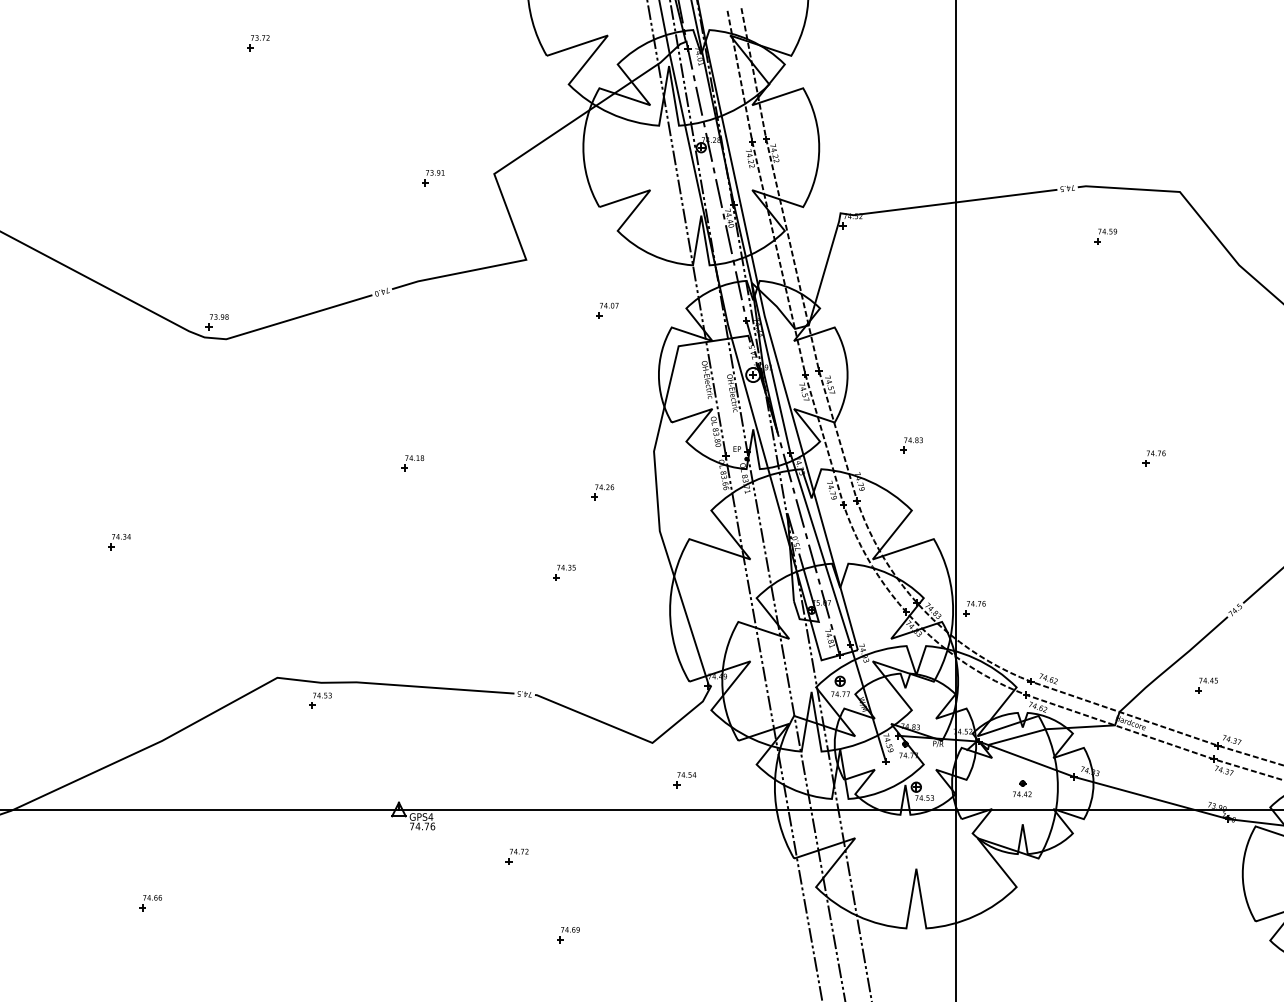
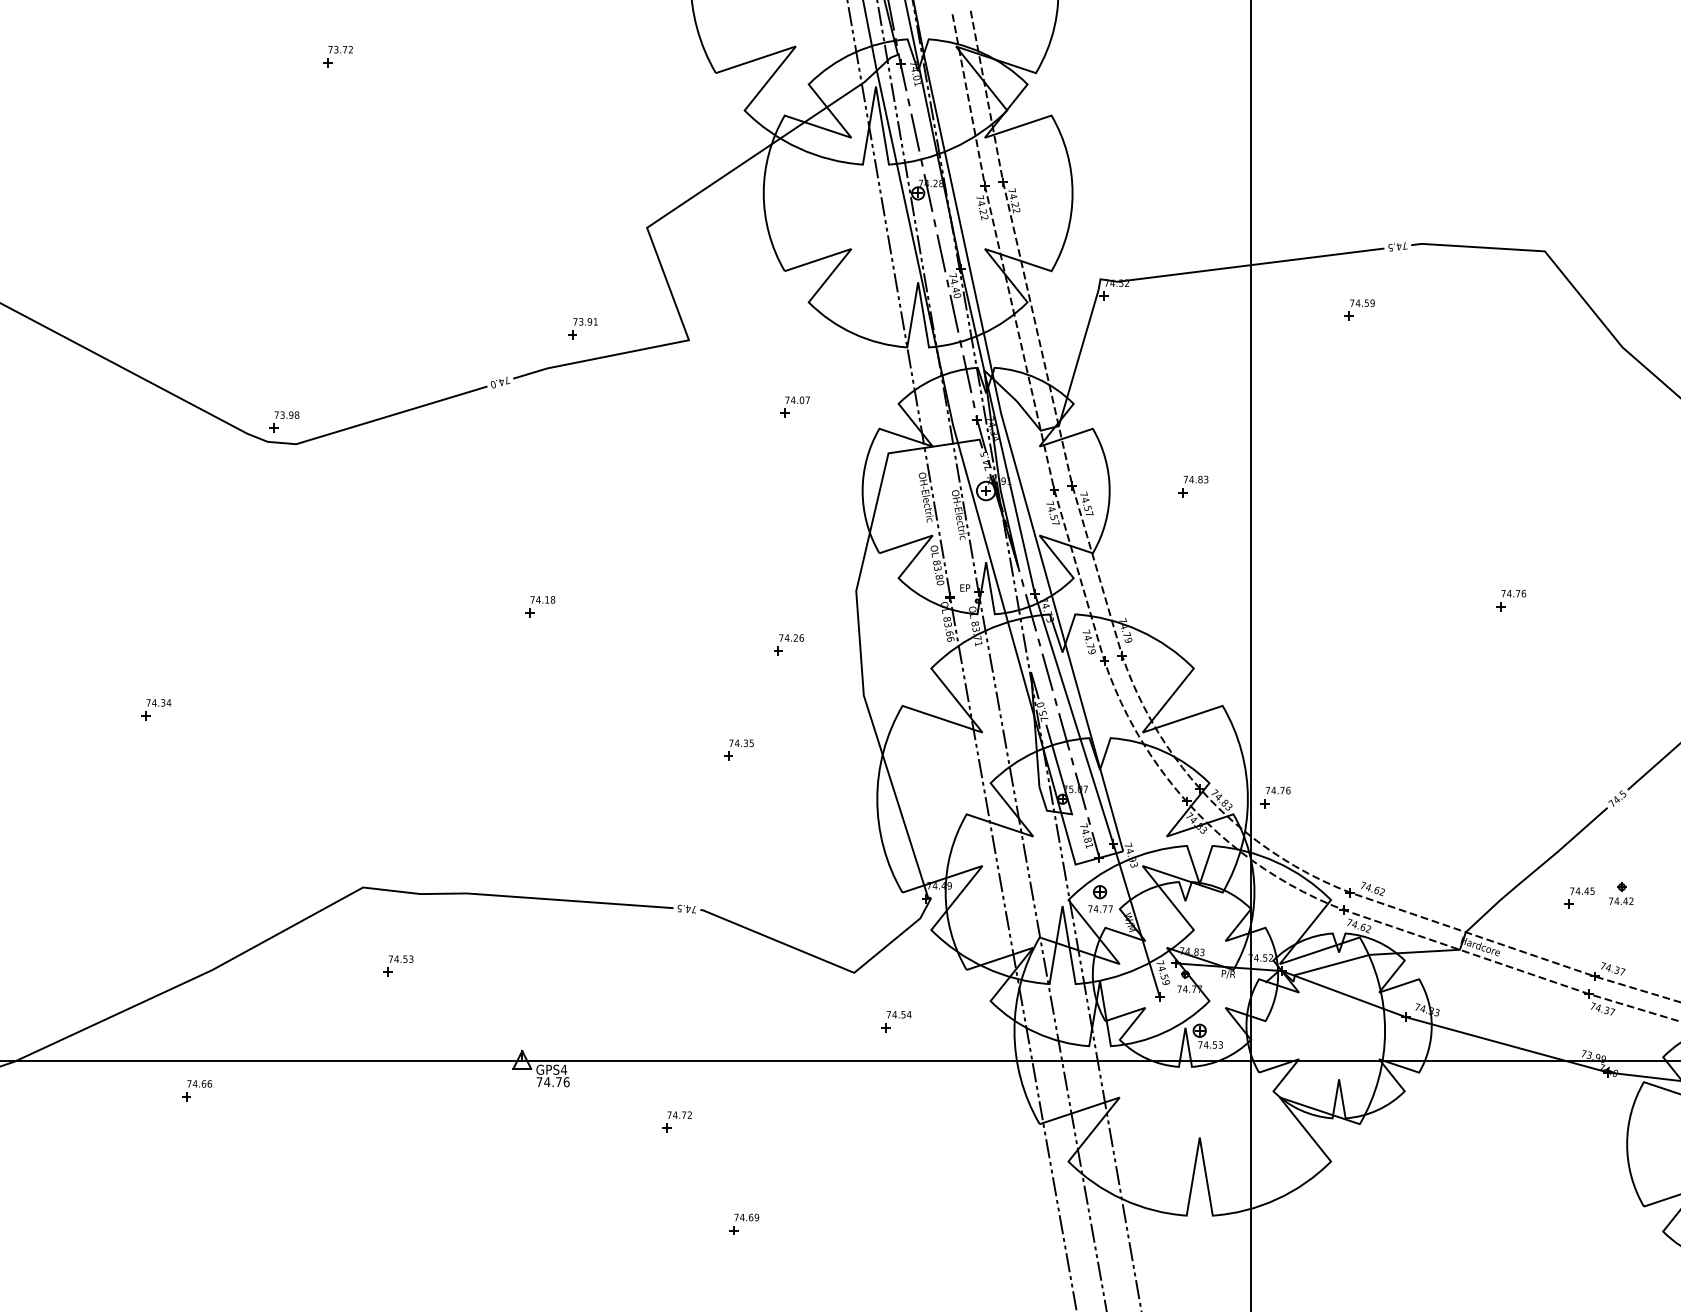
part: (433, 178) -> (583, 329), moved
part: (1105, 236) -> (1359, 309), moved
part: (911, 445) -> (1193, 486), moved
part: (320, 700) -> (398, 965), moved
part: (1022, 788) -> (1621, 893), moved
part: (150, 903) -> (196, 1091), moved

